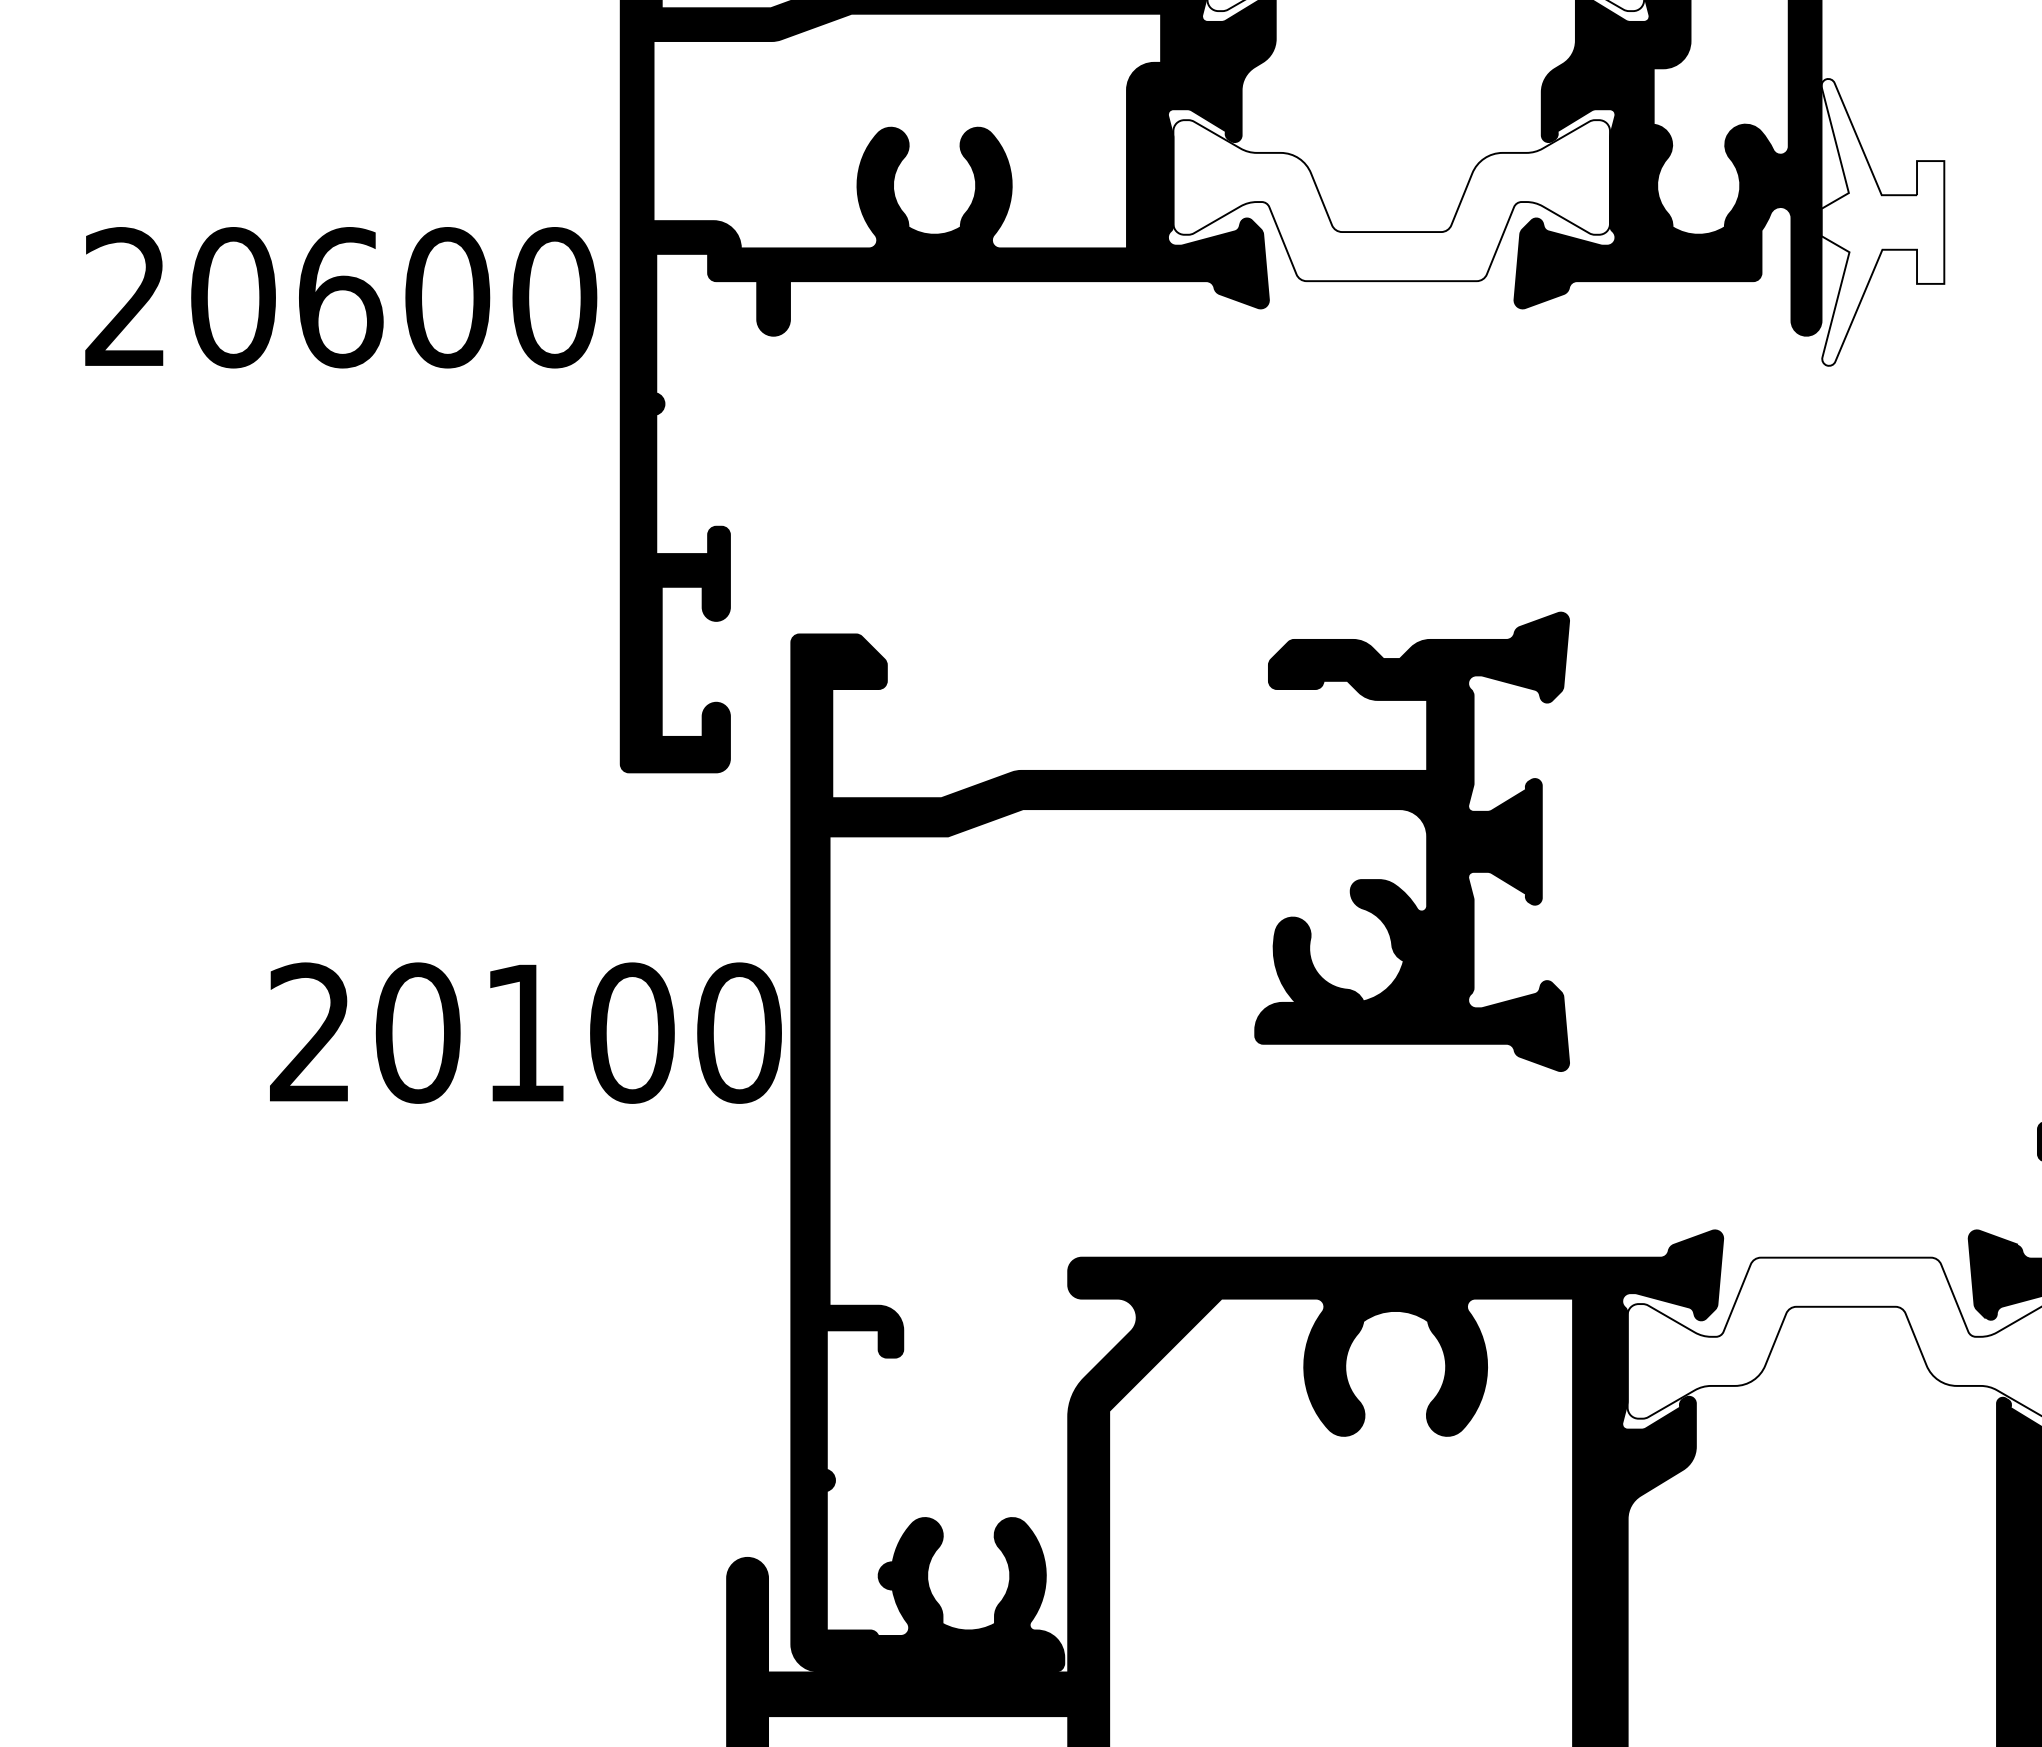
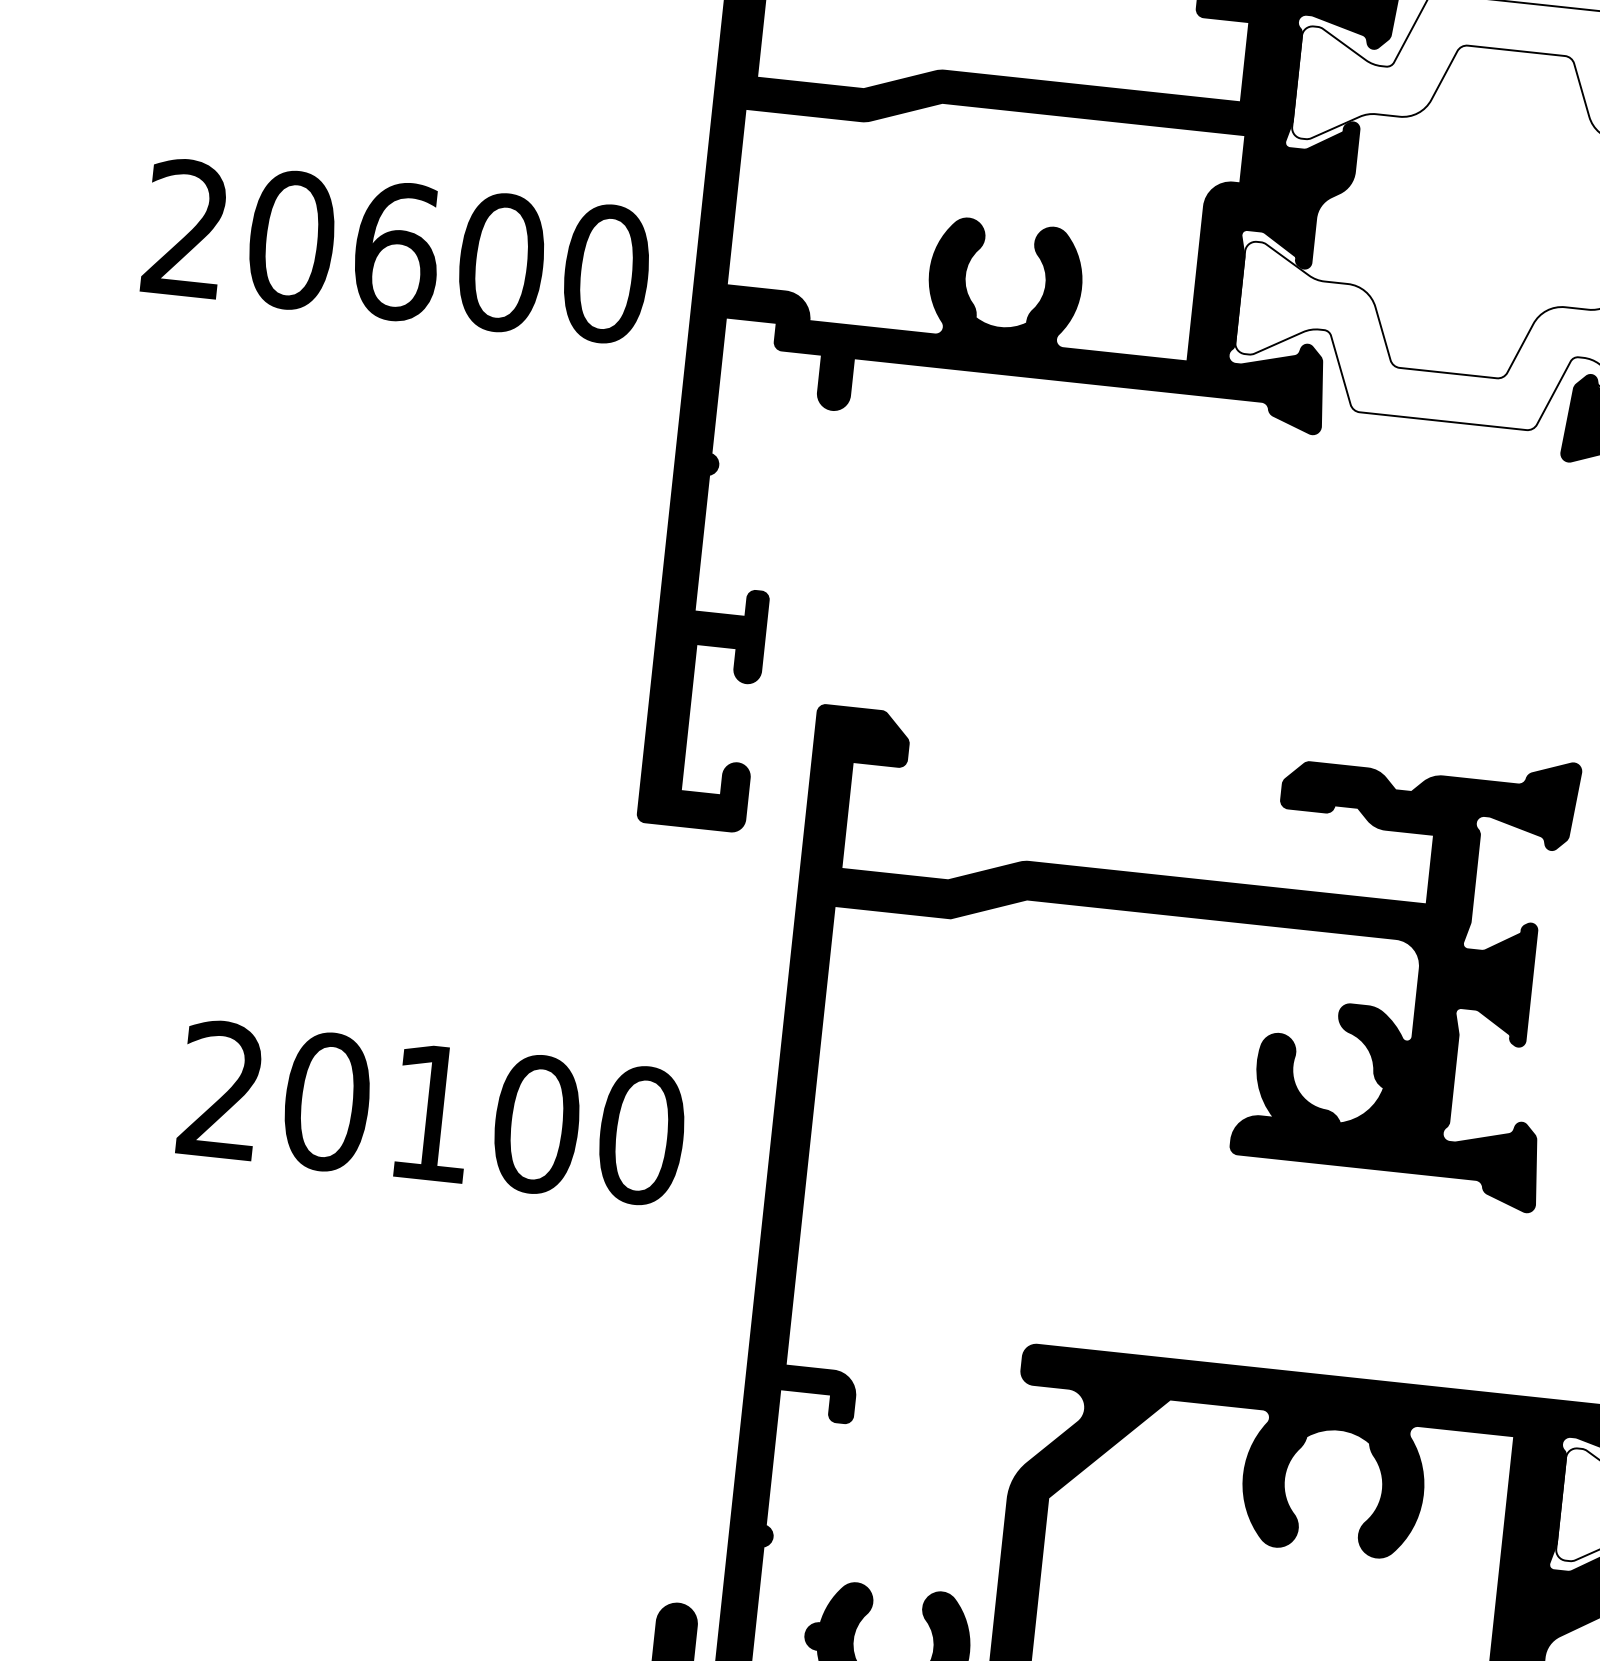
text: (341, 297) -> (397, 251), moved
text: (525, 1032) -> (432, 1112), moved

